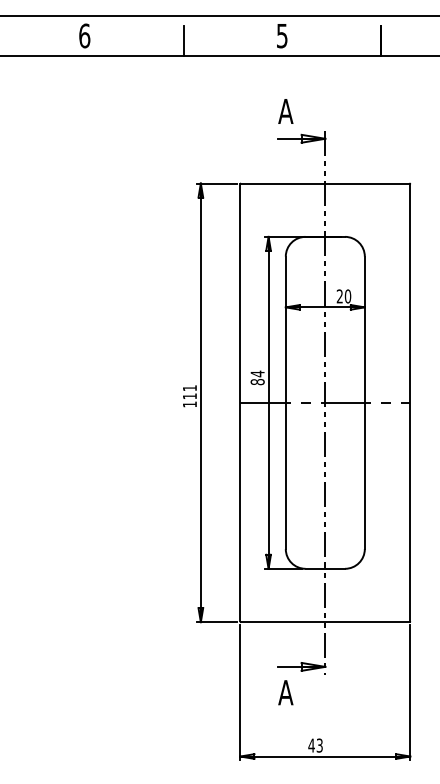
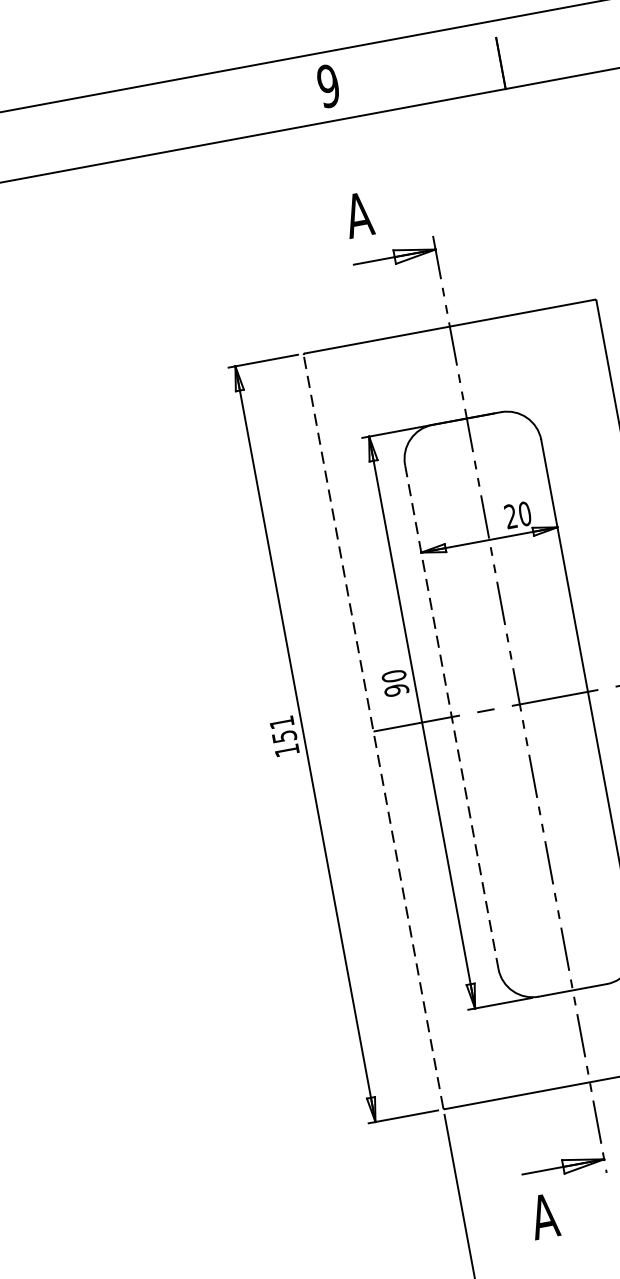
text: (281, 35) -> (327, 85), 5 -> 9
line: (183, 41) -> (160, 127), removed
text: (257, 377) -> (394, 682), 84 -> 90
text: (189, 396) -> (283, 736), 111 -> 151
line: (240, 402) -> (373, 730), solid -> dashed
line: (285, 403) -> (451, 718), solid -> dashed

